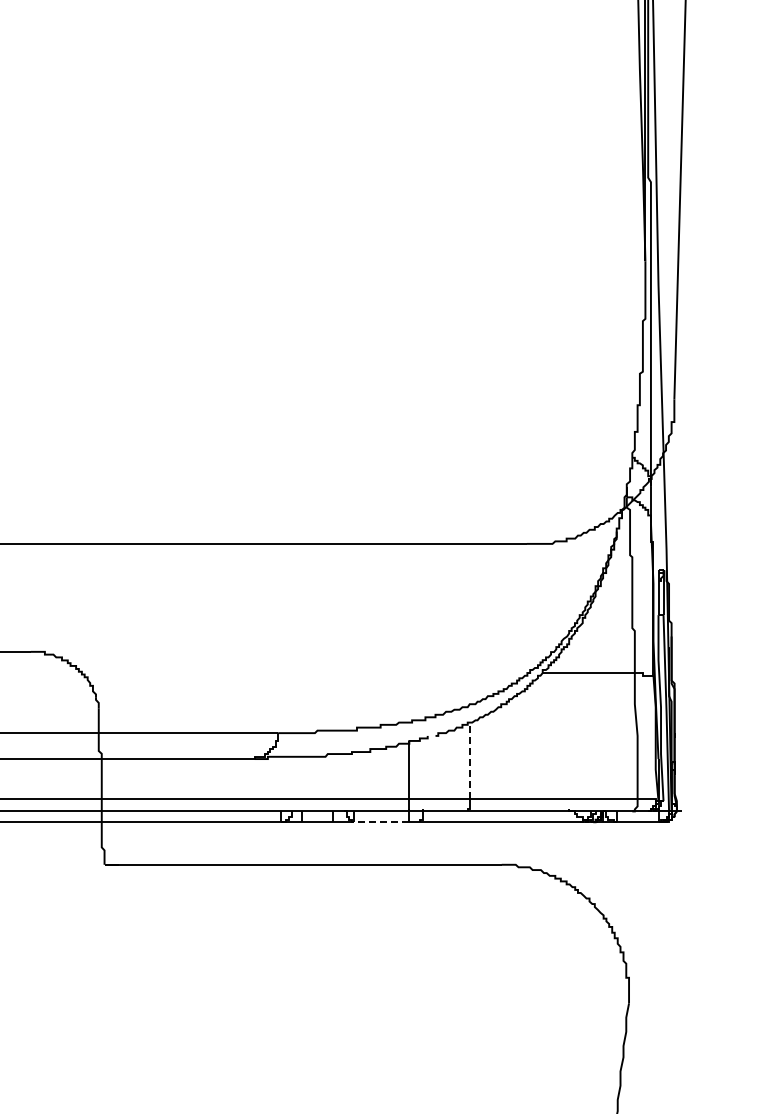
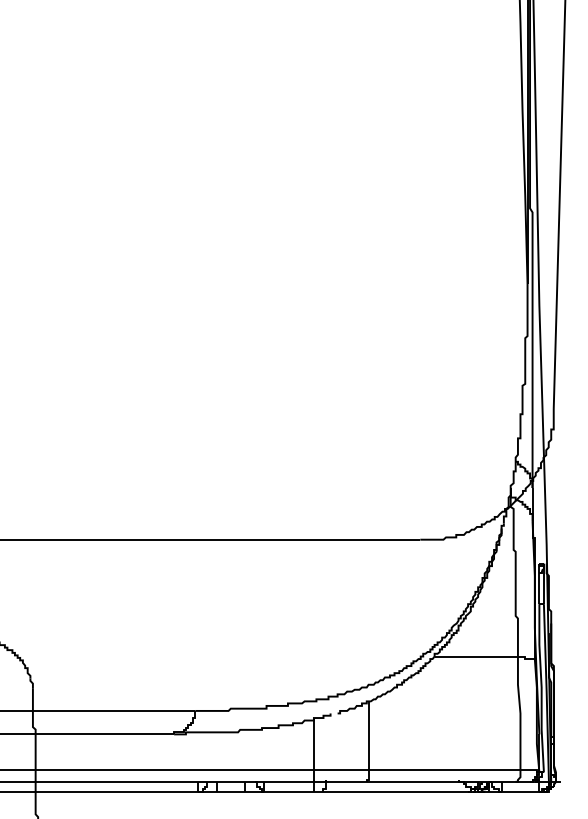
line: (469, 760) -> (368, 735), dashed -> solid
line: (381, 822) -> (288, 791), dashed -> solid

